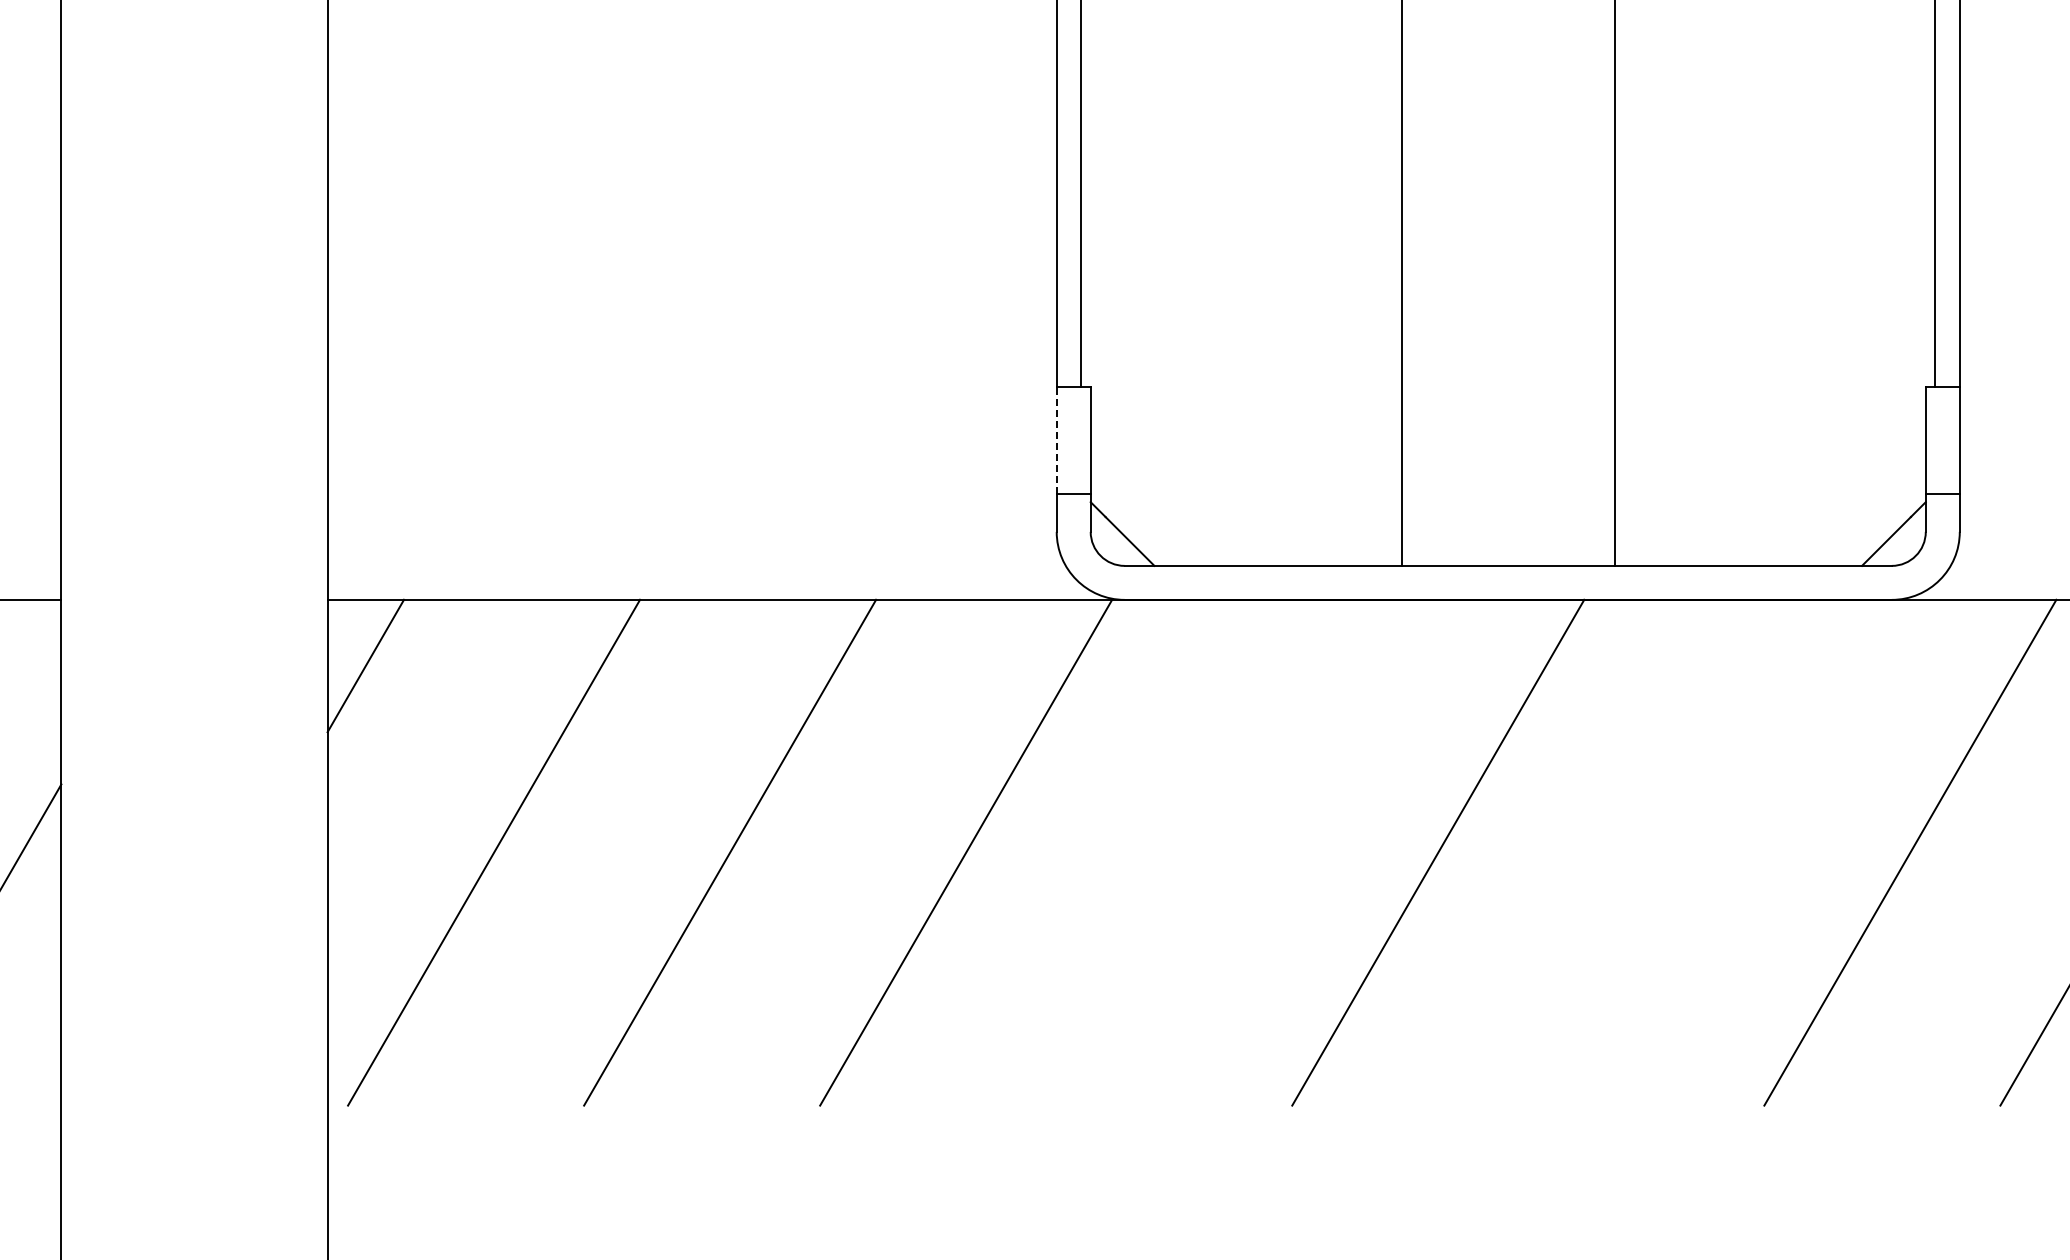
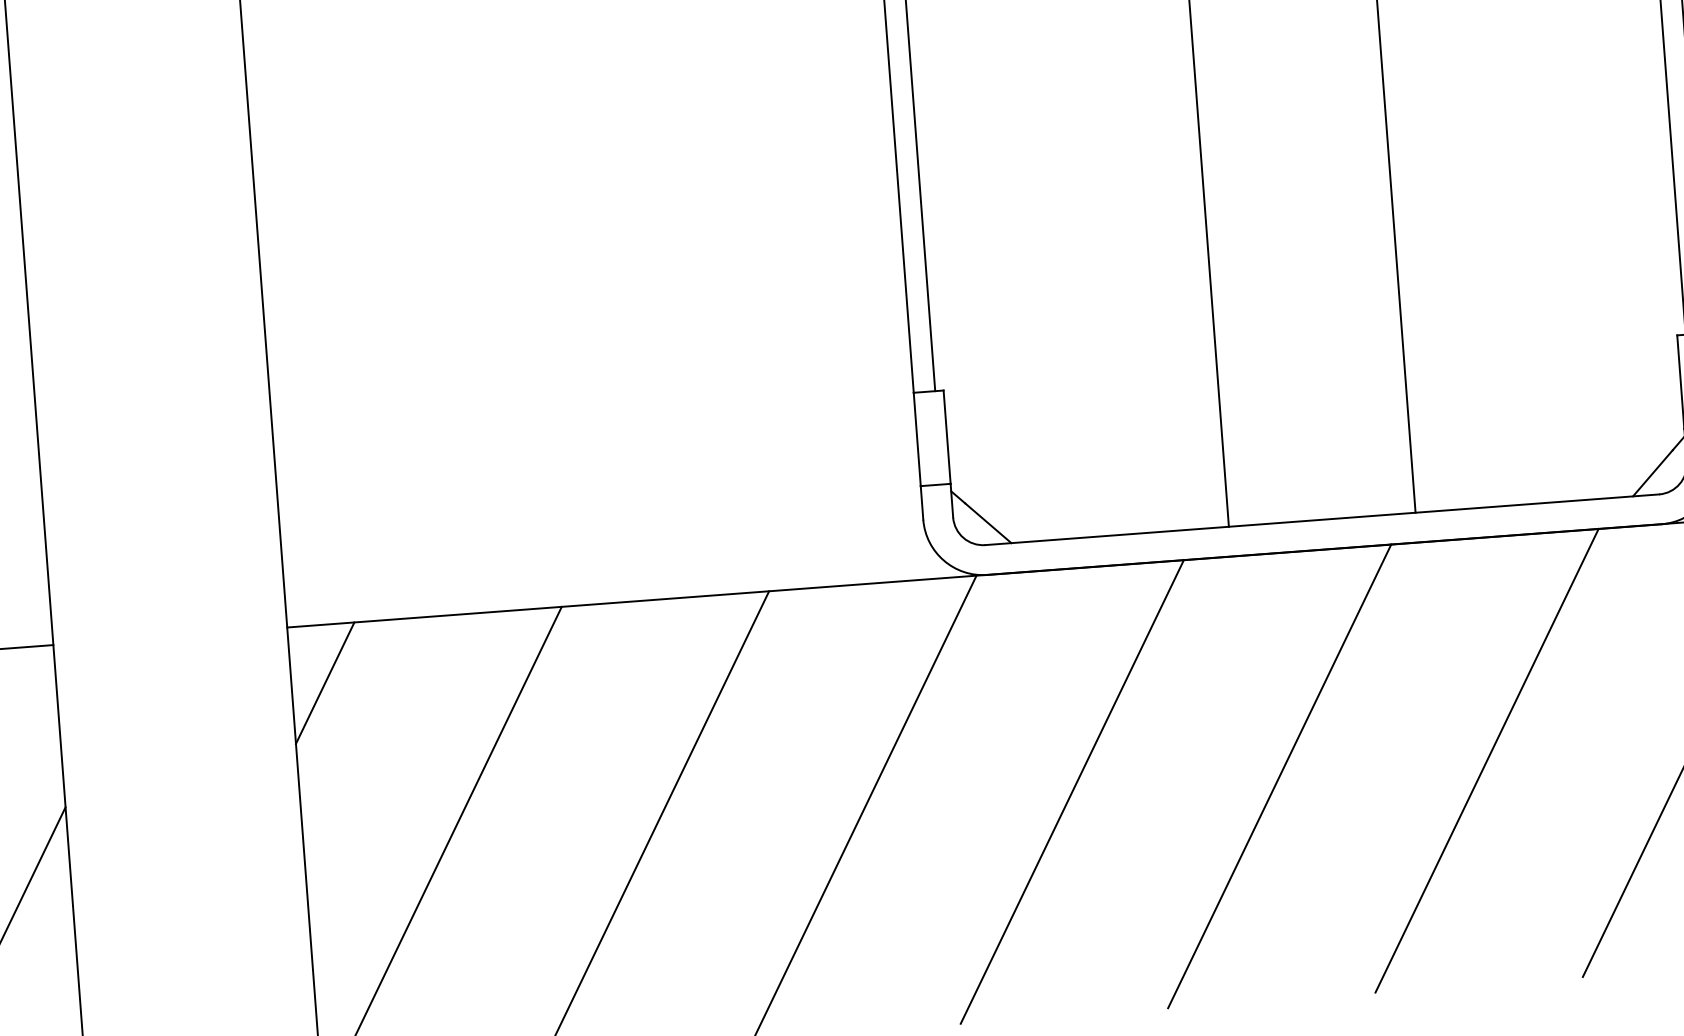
line: (1056, 440) -> (917, 439), dashed -> solid
line: (1202, 852) -> (1072, 791), added
line: (1674, 852) -> (1487, 760), added

